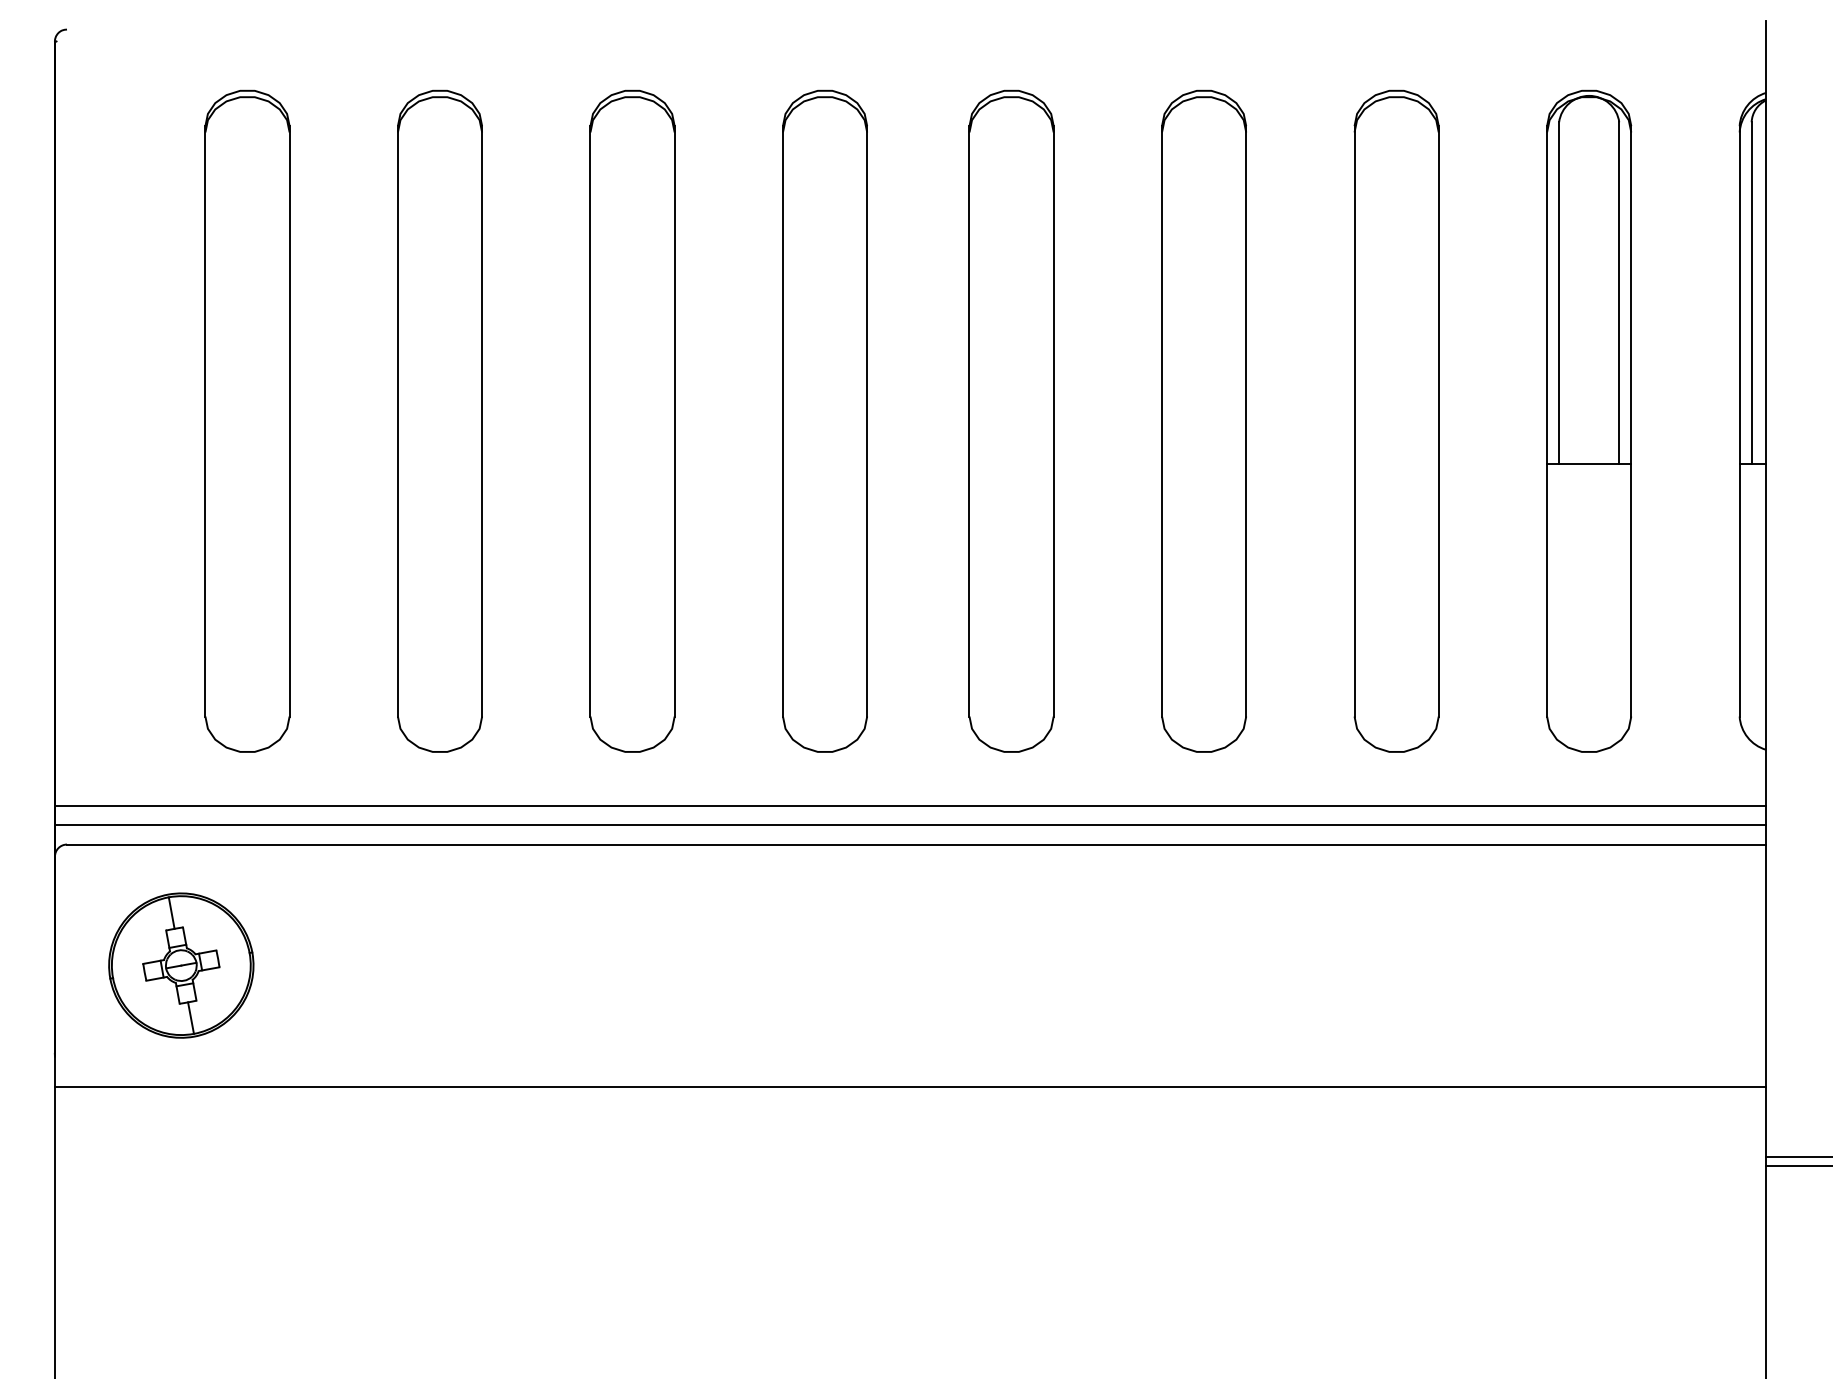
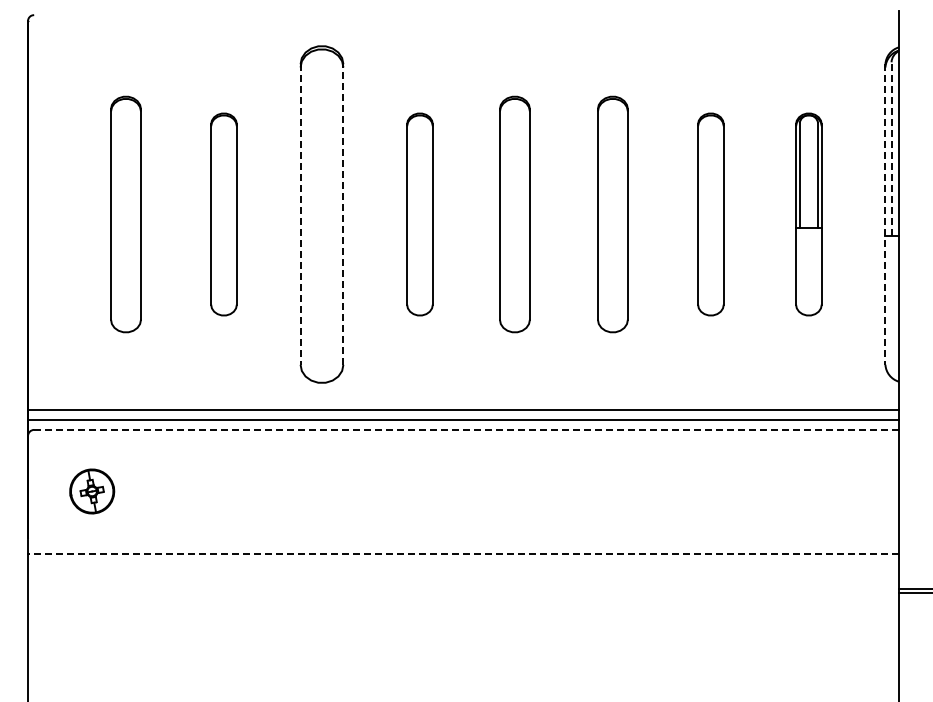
line: (1751, 291) -> (891, 148), solid -> dashed
part: (246, 421) -> (125, 214), size x0.7
part: (439, 421) -> (223, 214), size x0.6
line: (674, 421) -> (343, 214), solid -> dashed
part: (824, 421) -> (419, 214), size x0.6
part: (1010, 421) -> (514, 214), size x0.7
part: (1203, 421) -> (612, 214), size x0.7
part: (1395, 421) -> (710, 214), size x0.6
part: (1588, 421) -> (808, 214), size x0.6
line: (590, 423) -> (300, 215), solid -> dashed
line: (1739, 423) -> (885, 215), solid -> dashed
line: (916, 843) -> (466, 429), solid -> dashed
part: (179, 965) -> (91, 491), size x0.6
line: (908, 1087) -> (462, 553), solid -> dashed

